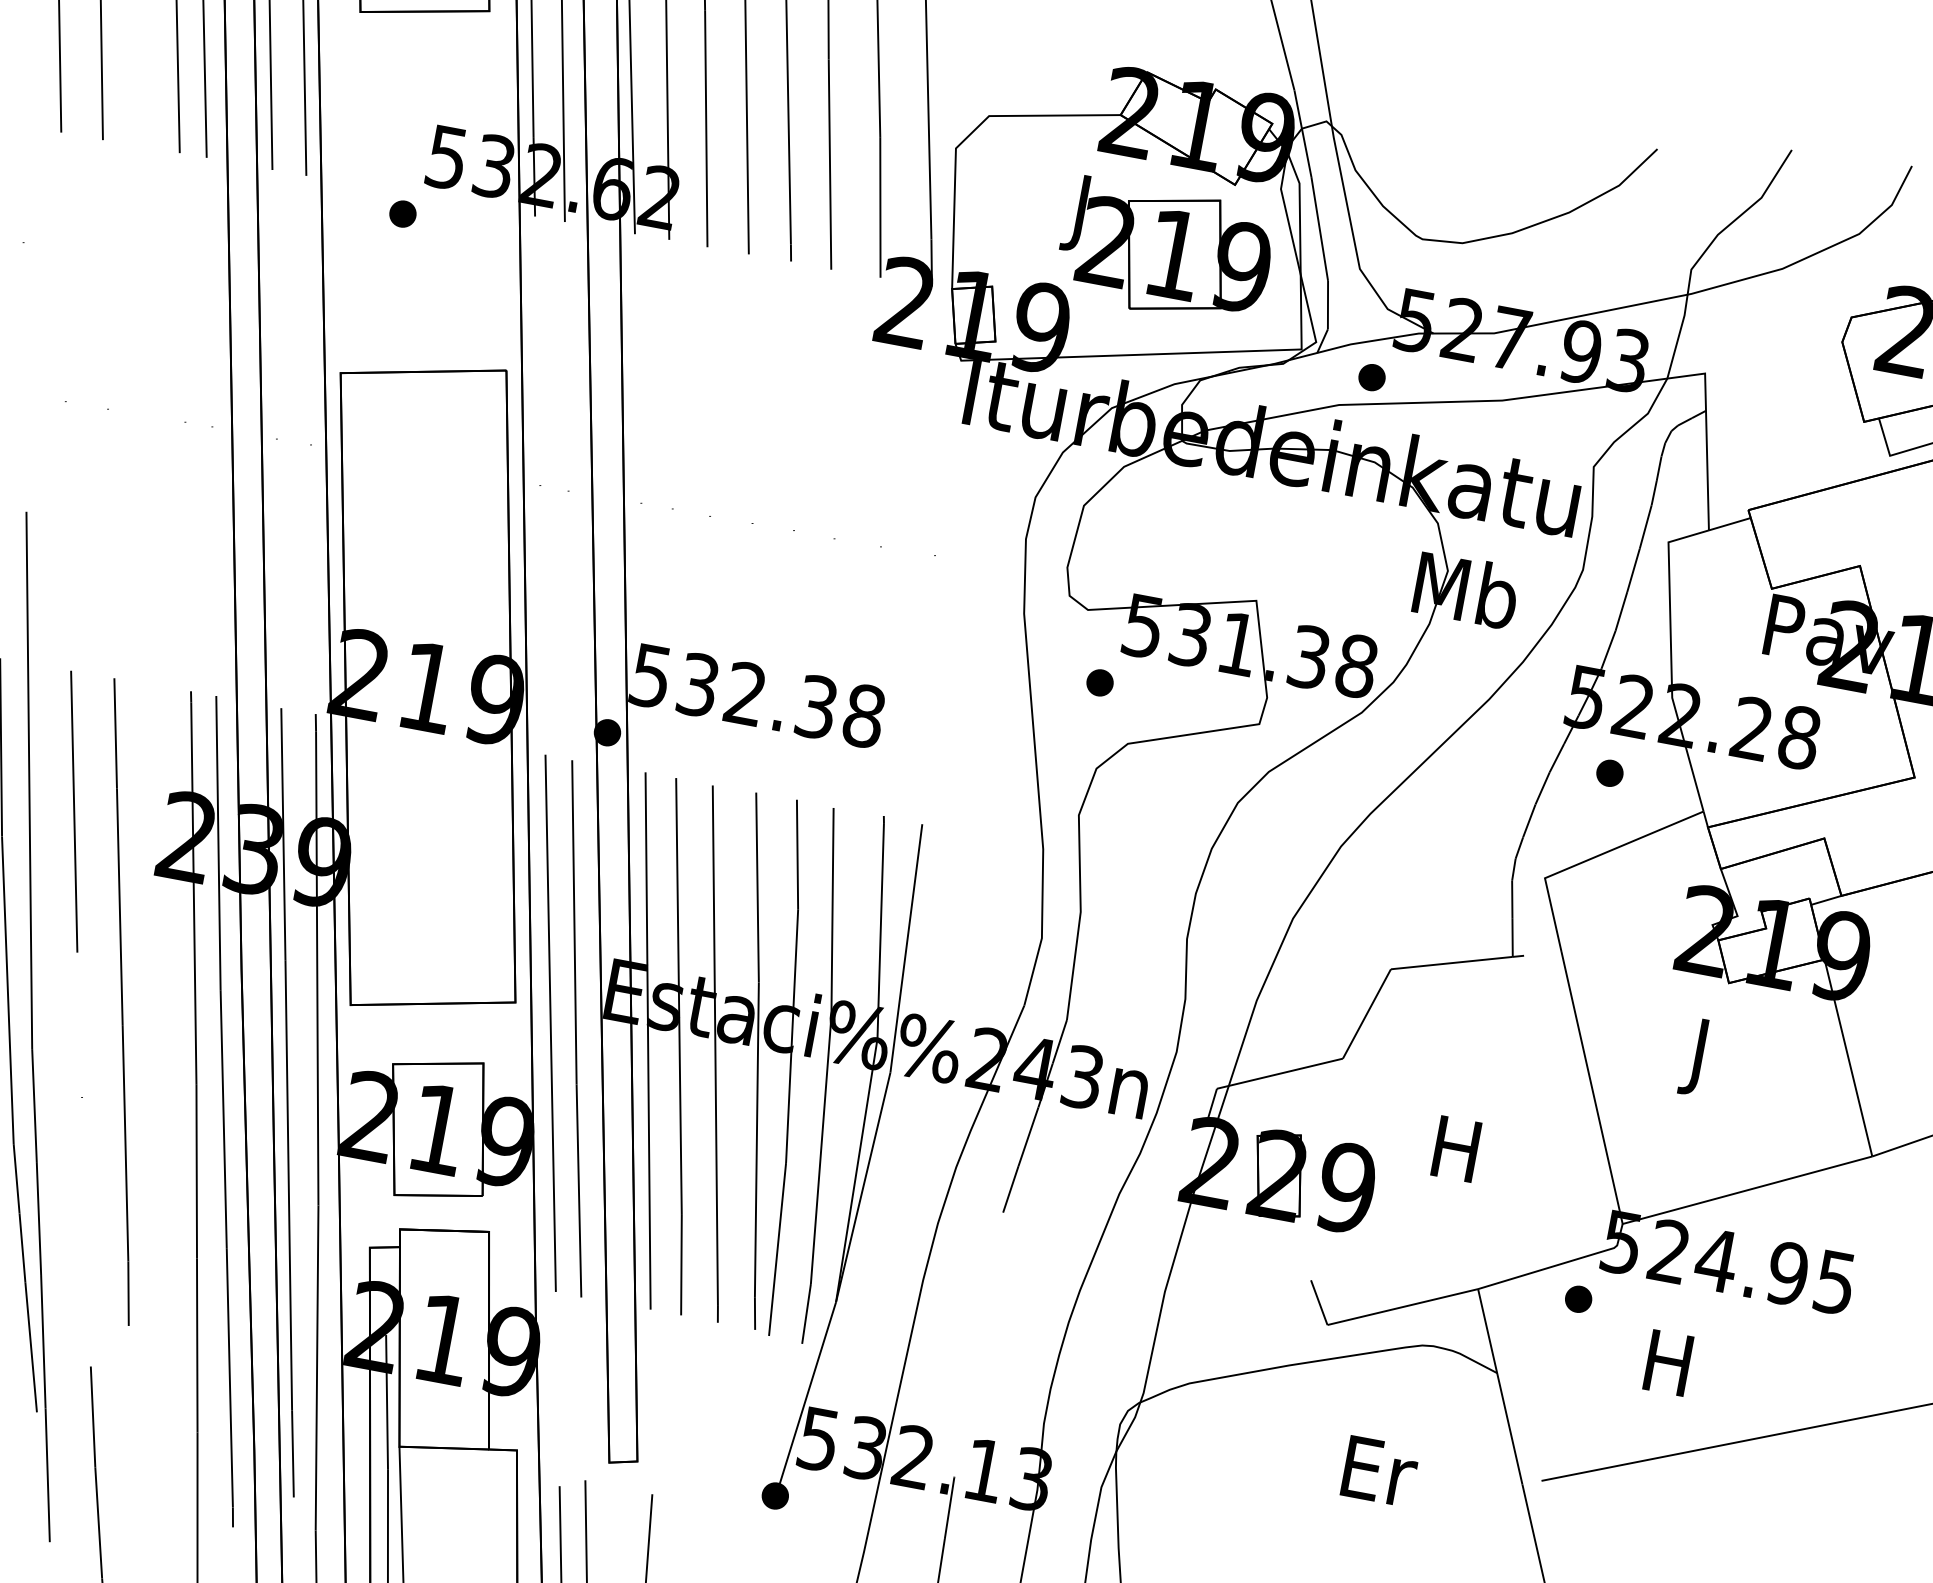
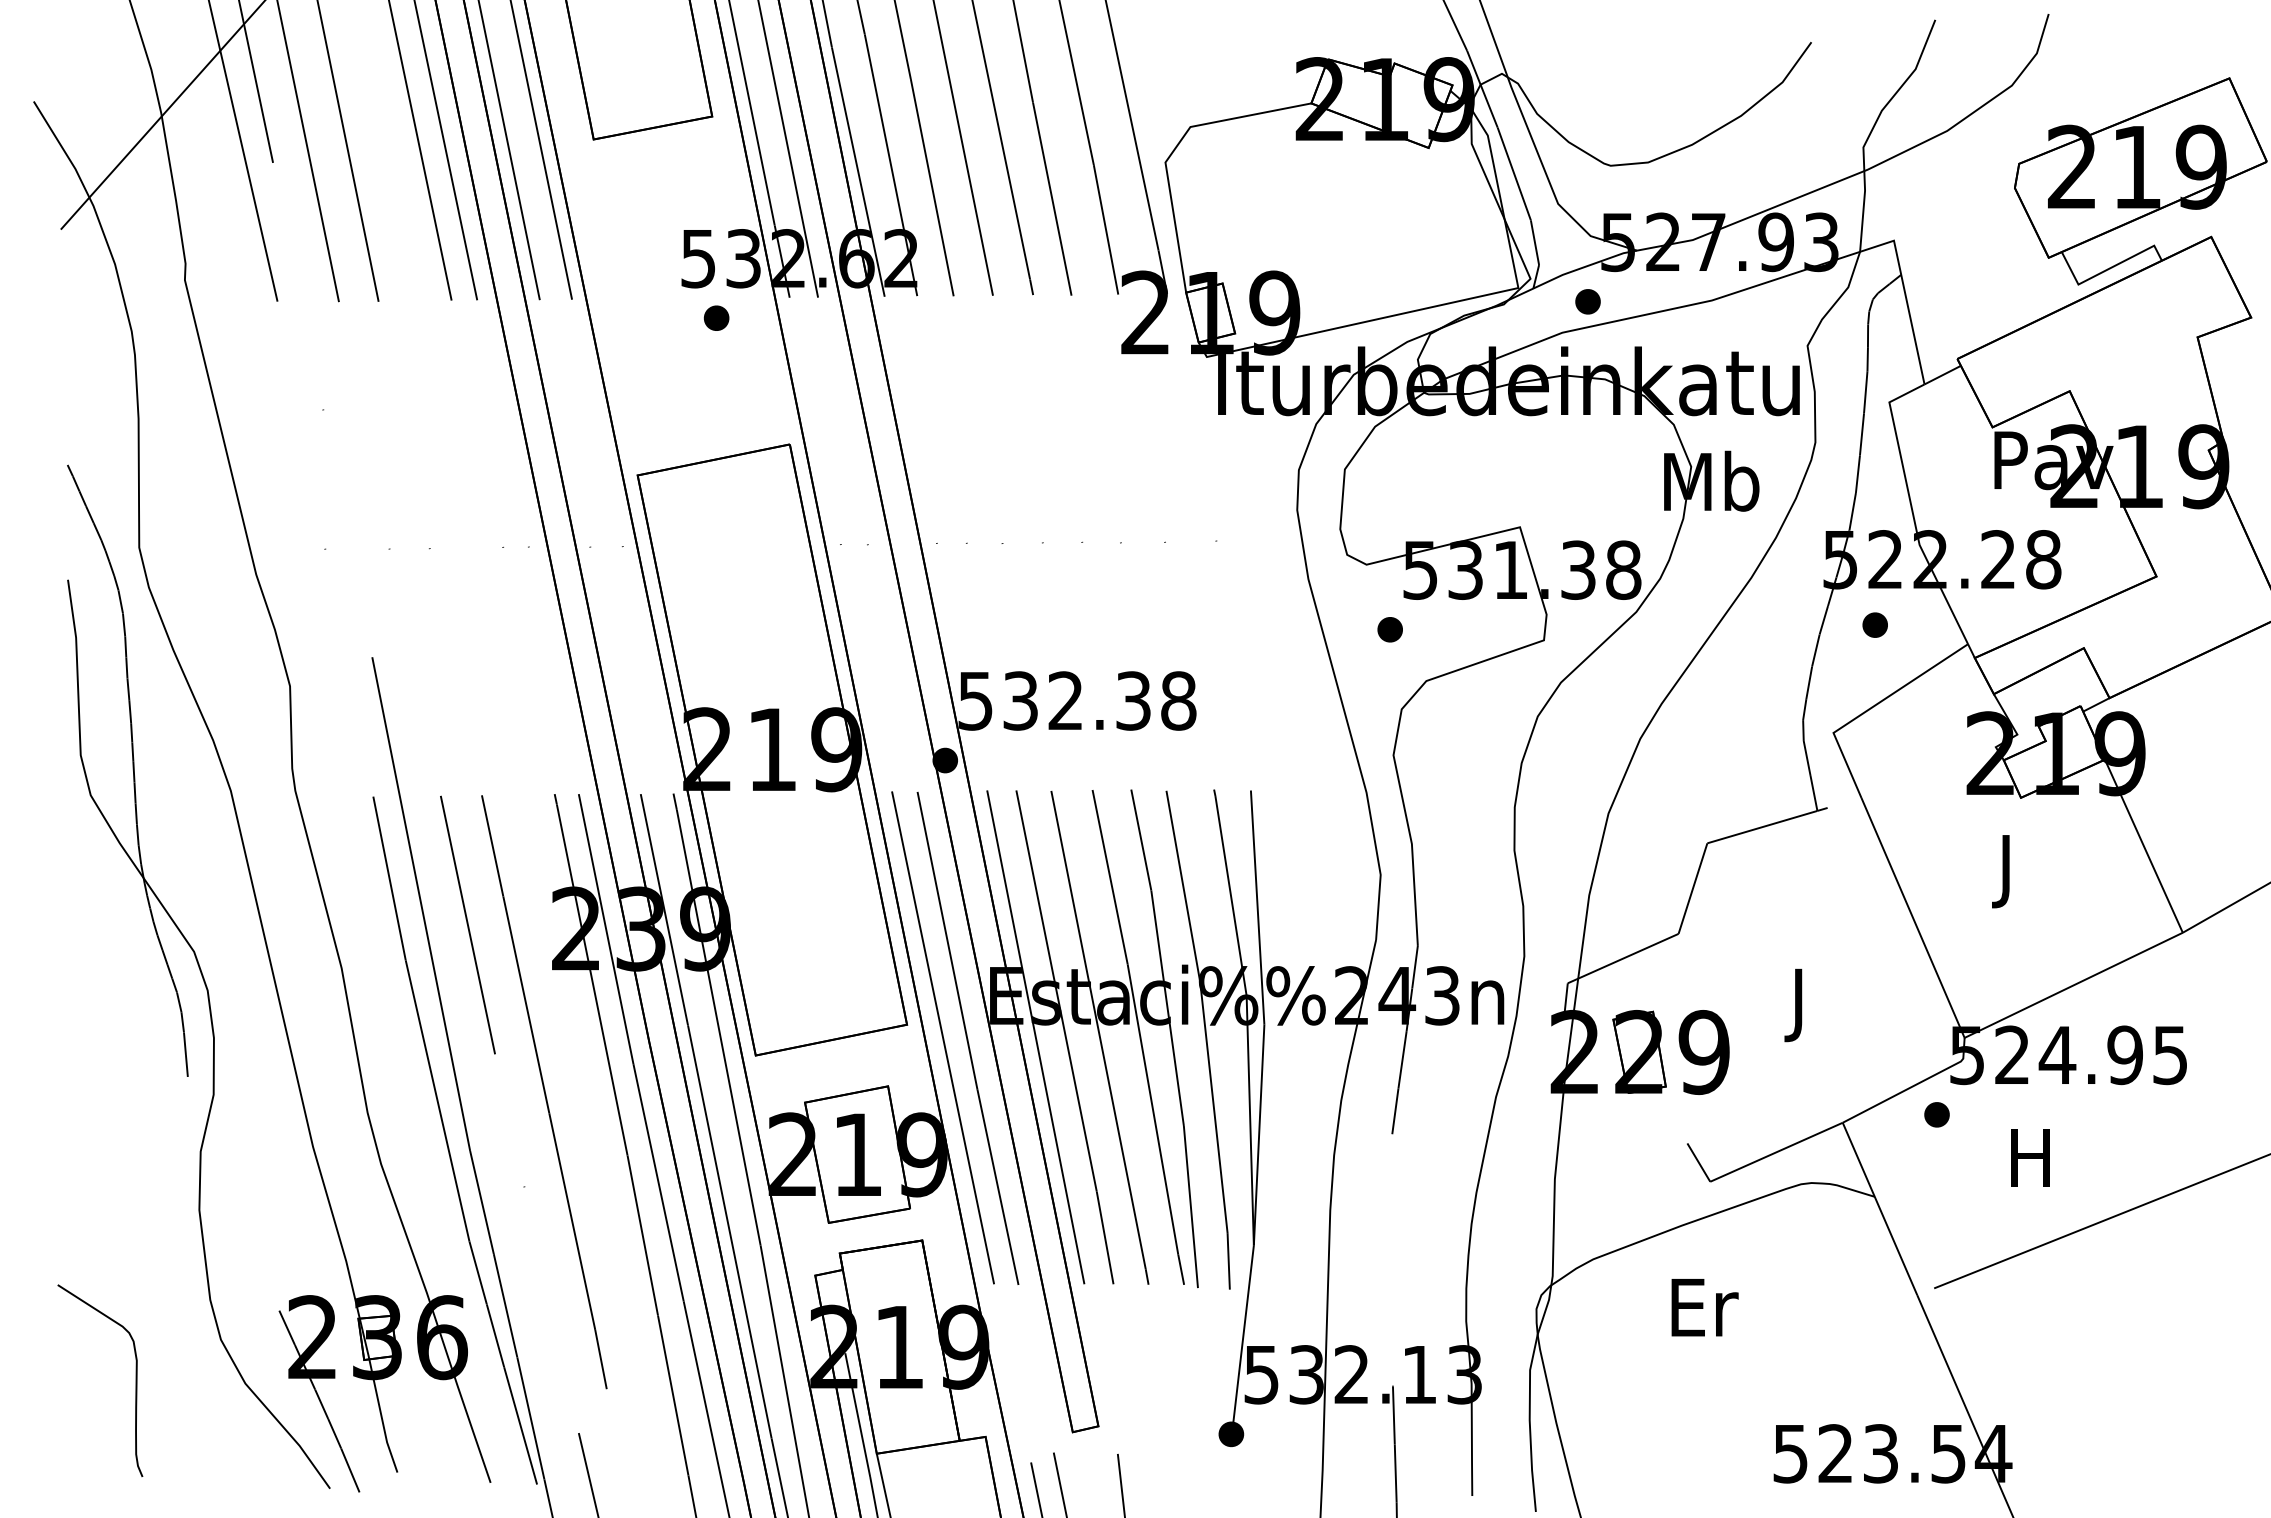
part: (402, 213) -> (716, 317), moved
part: (1164, 252) -> (1375, 222), removed
text: (1454, 1157) -> (1798, 1005), H -> J
text: (1379, 1471) -> (1704, 1307), moved

